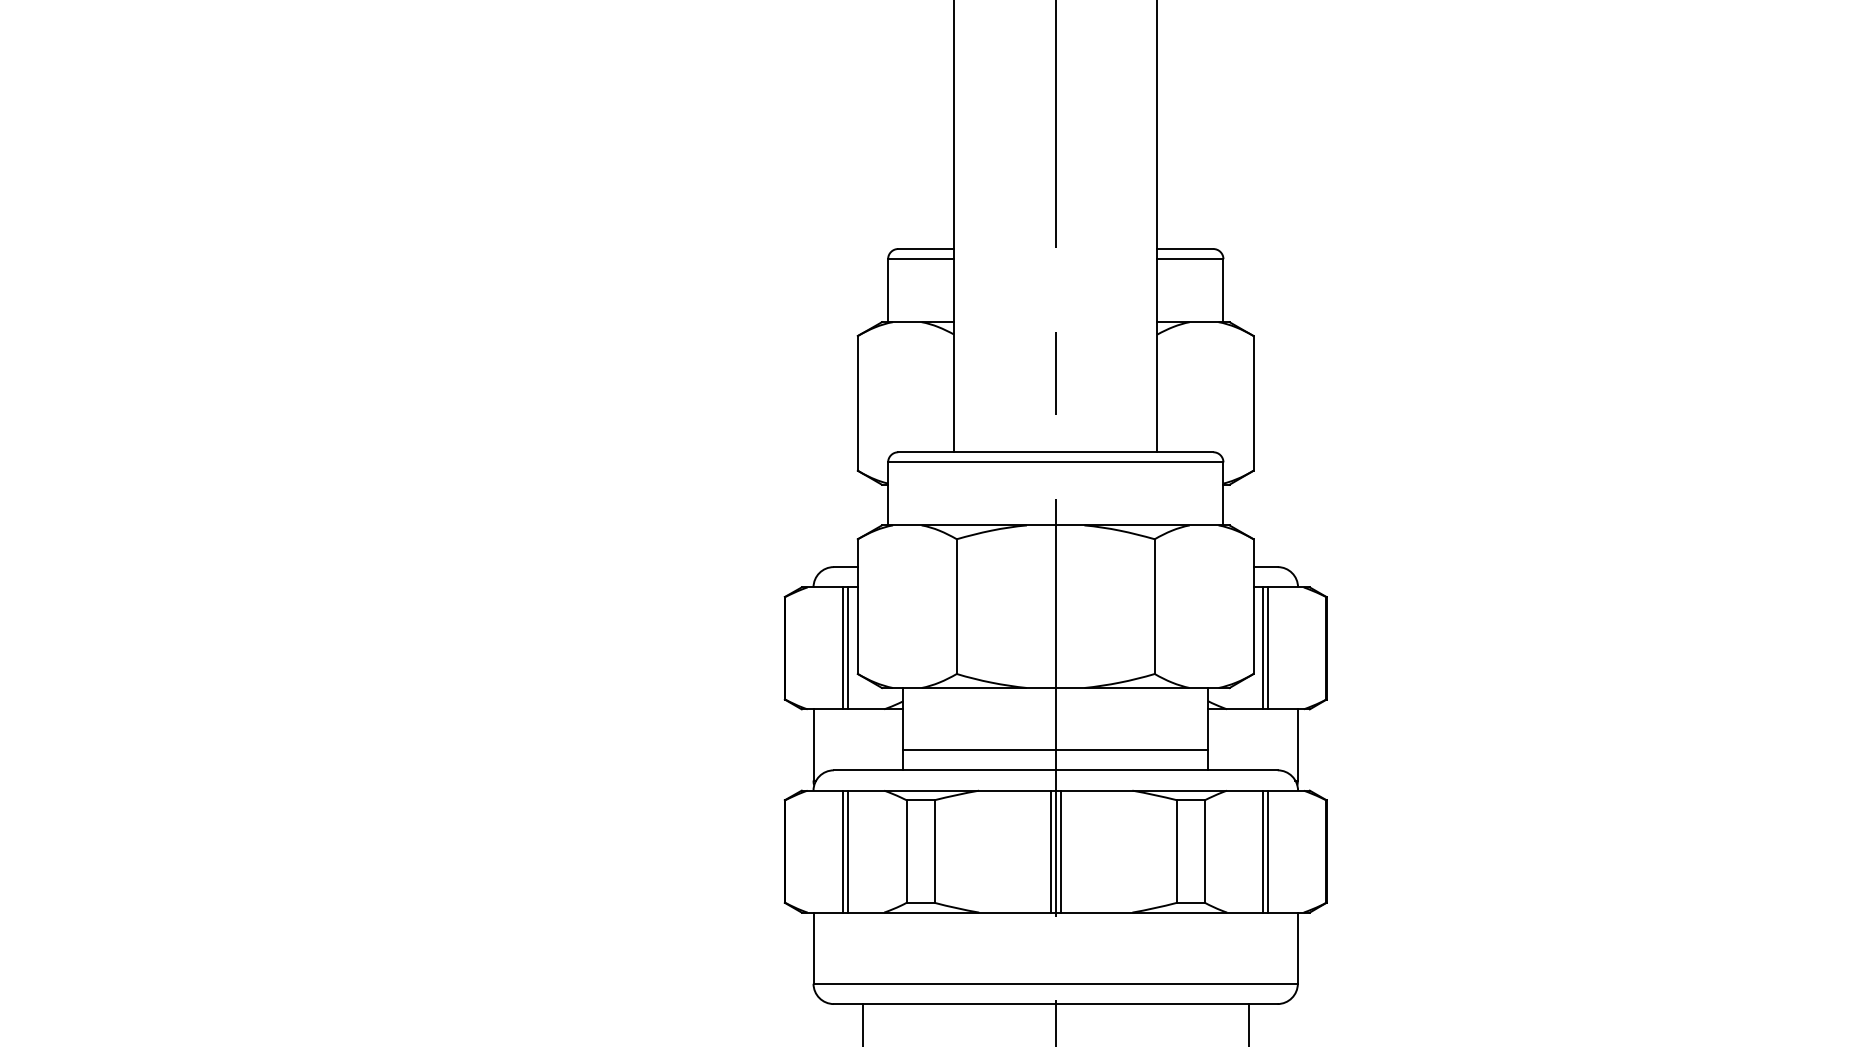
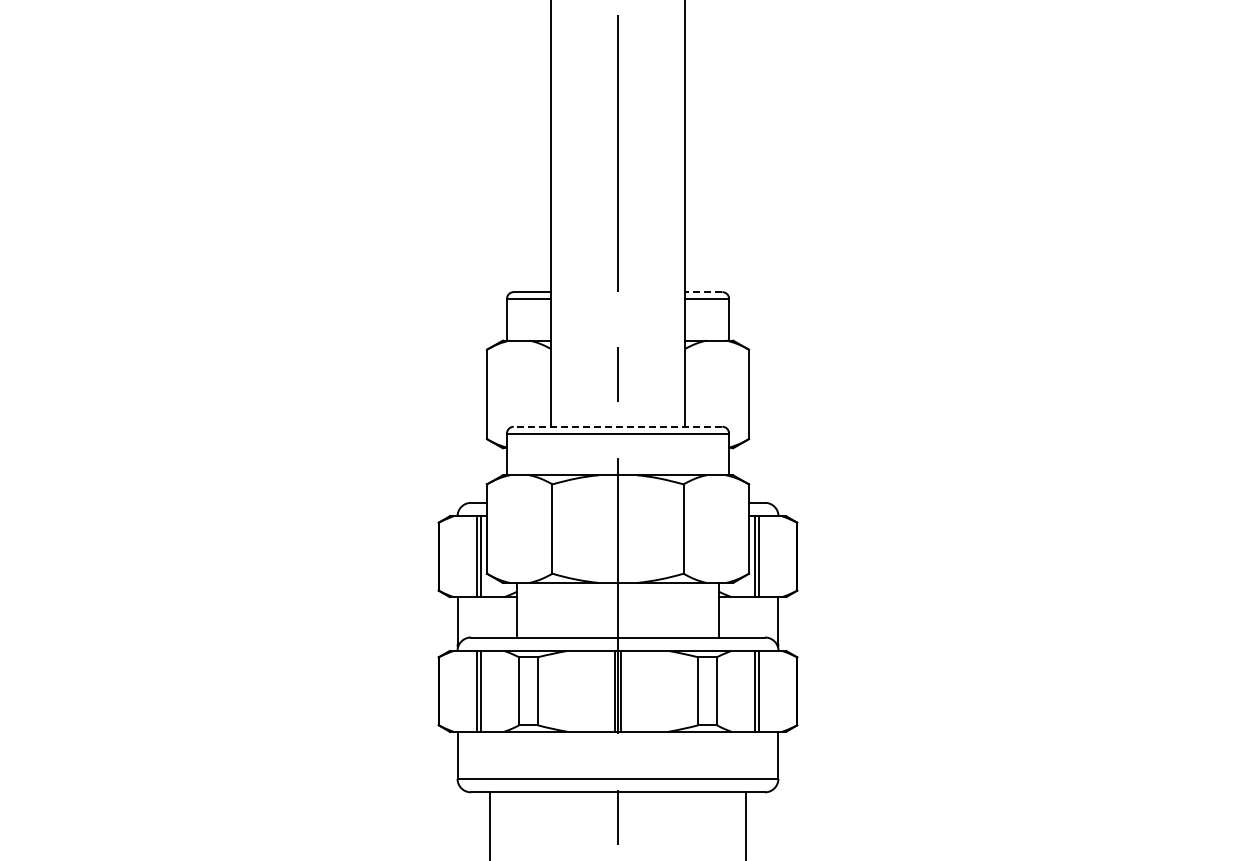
line: (1184, 249) -> (703, 292), solid -> dashed
line: (1054, 451) -> (617, 426), solid -> dashed
line: (1056, 750) -> (618, 624), removed

